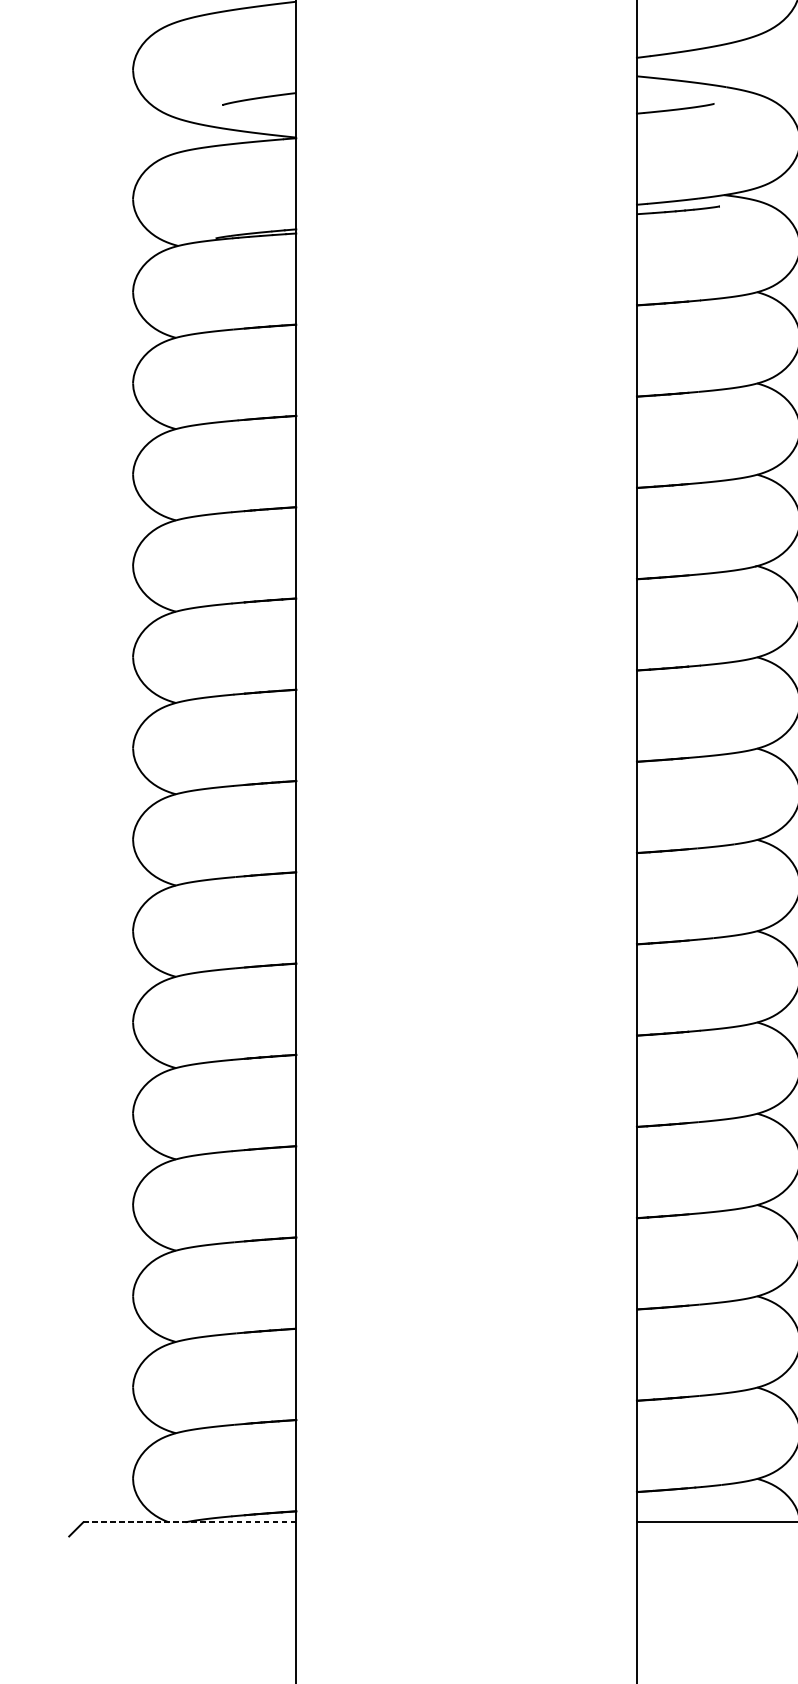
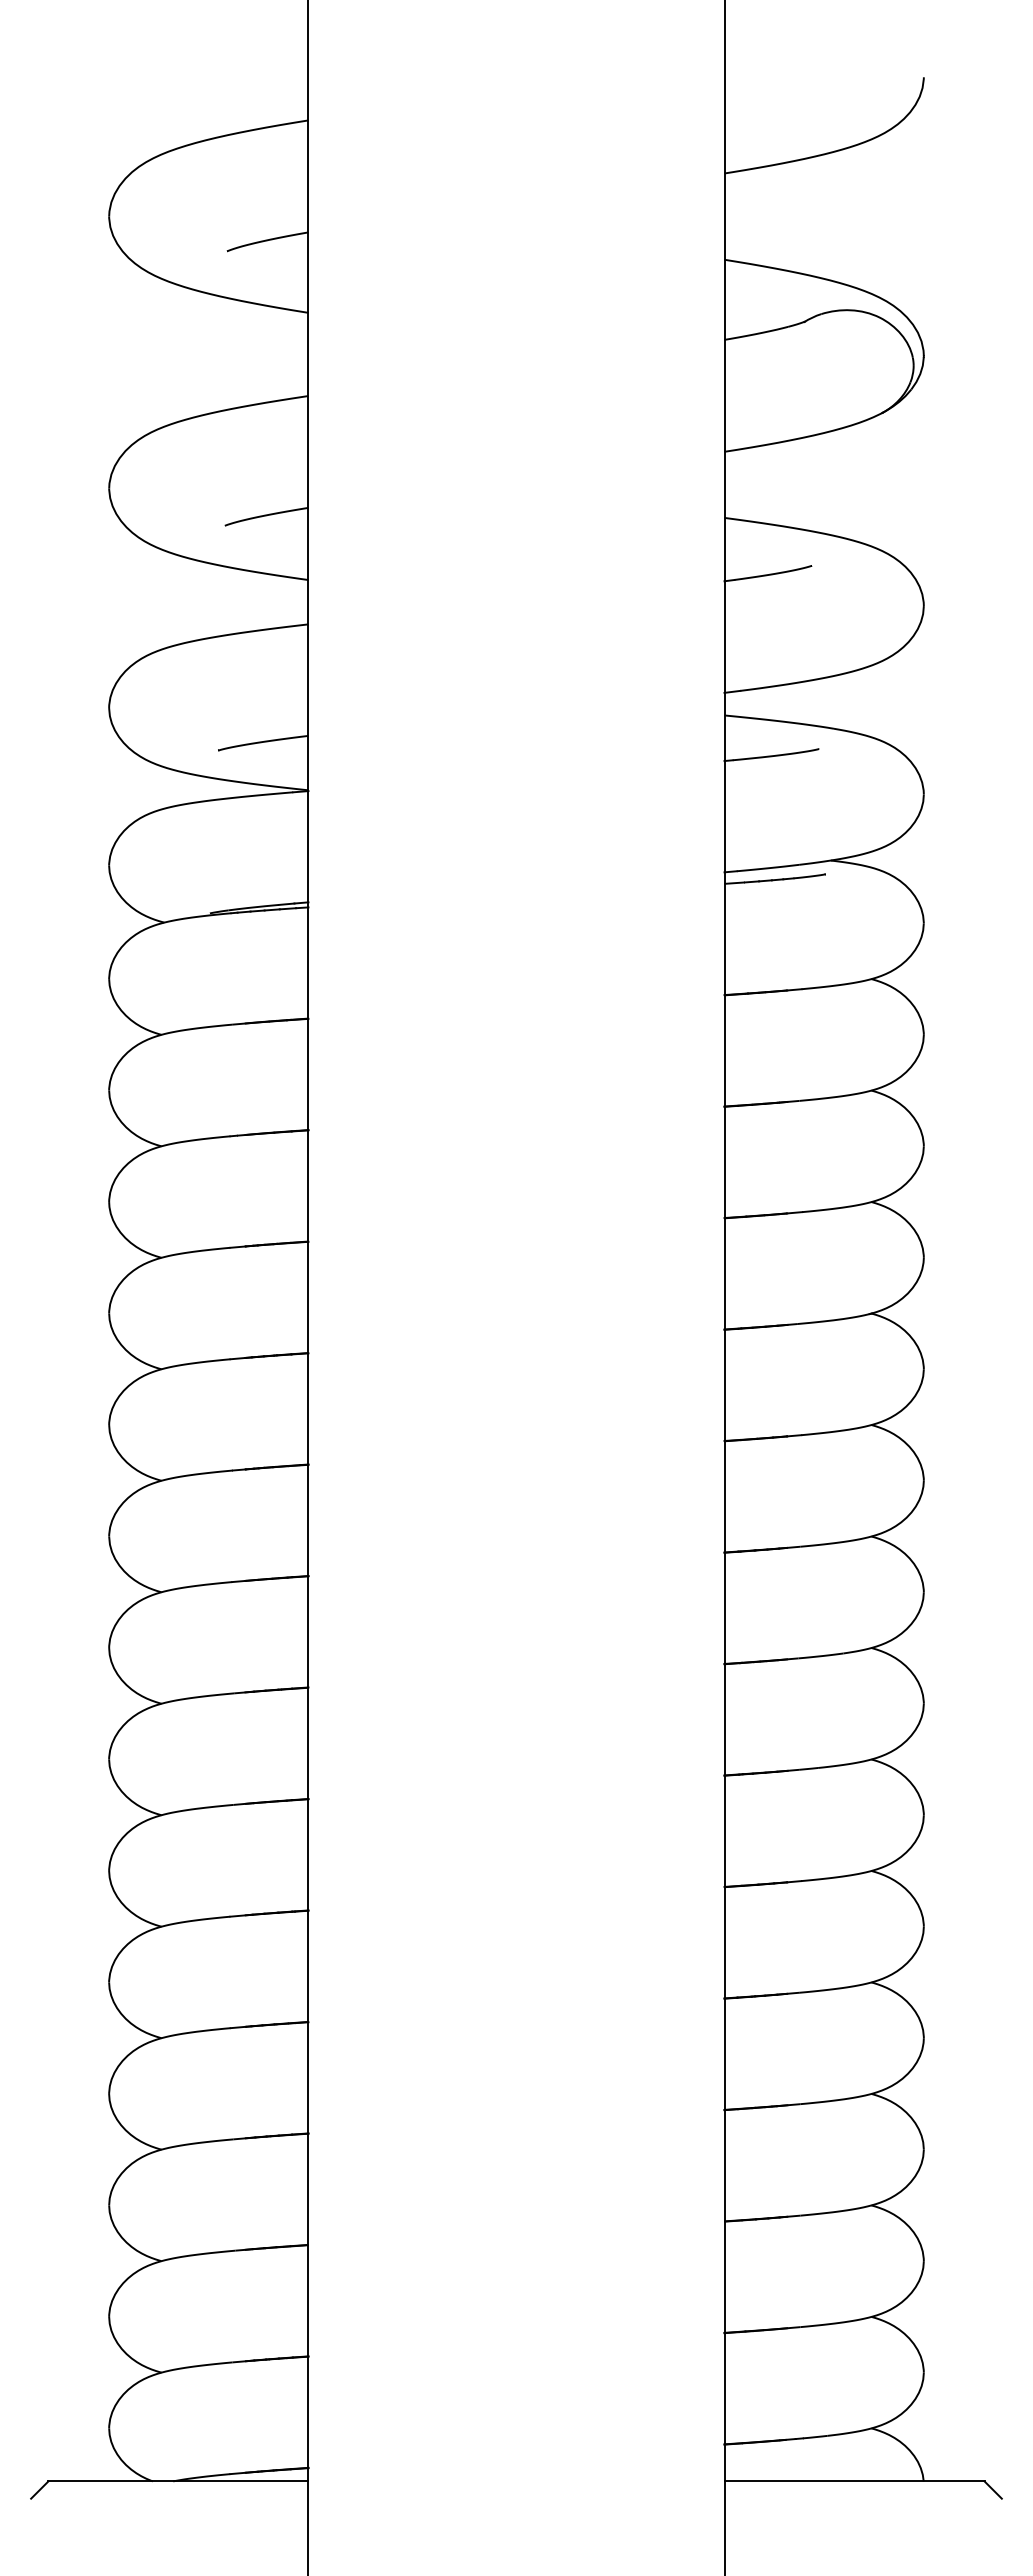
line: (189, 1522) -> (177, 2481), dashed -> solid

